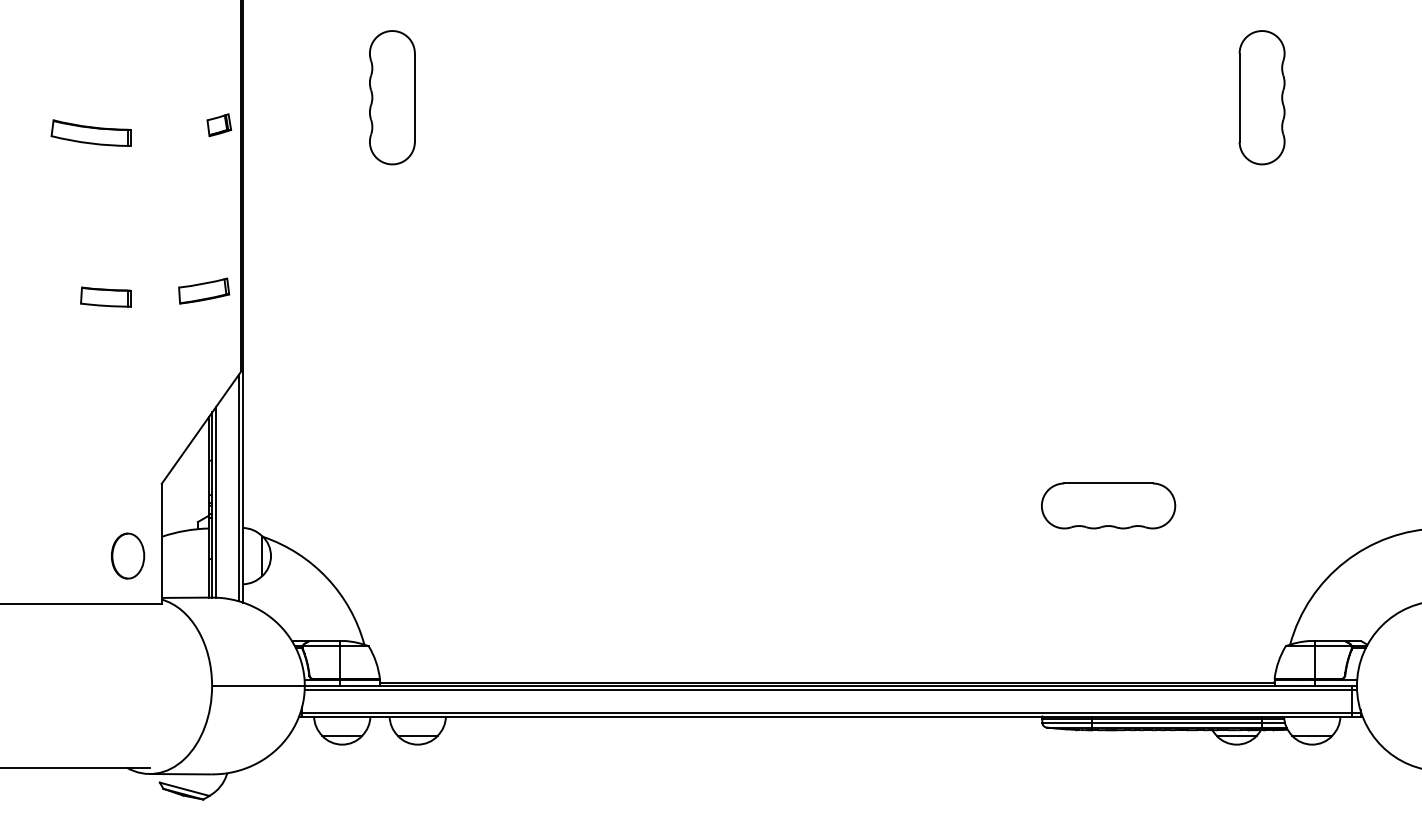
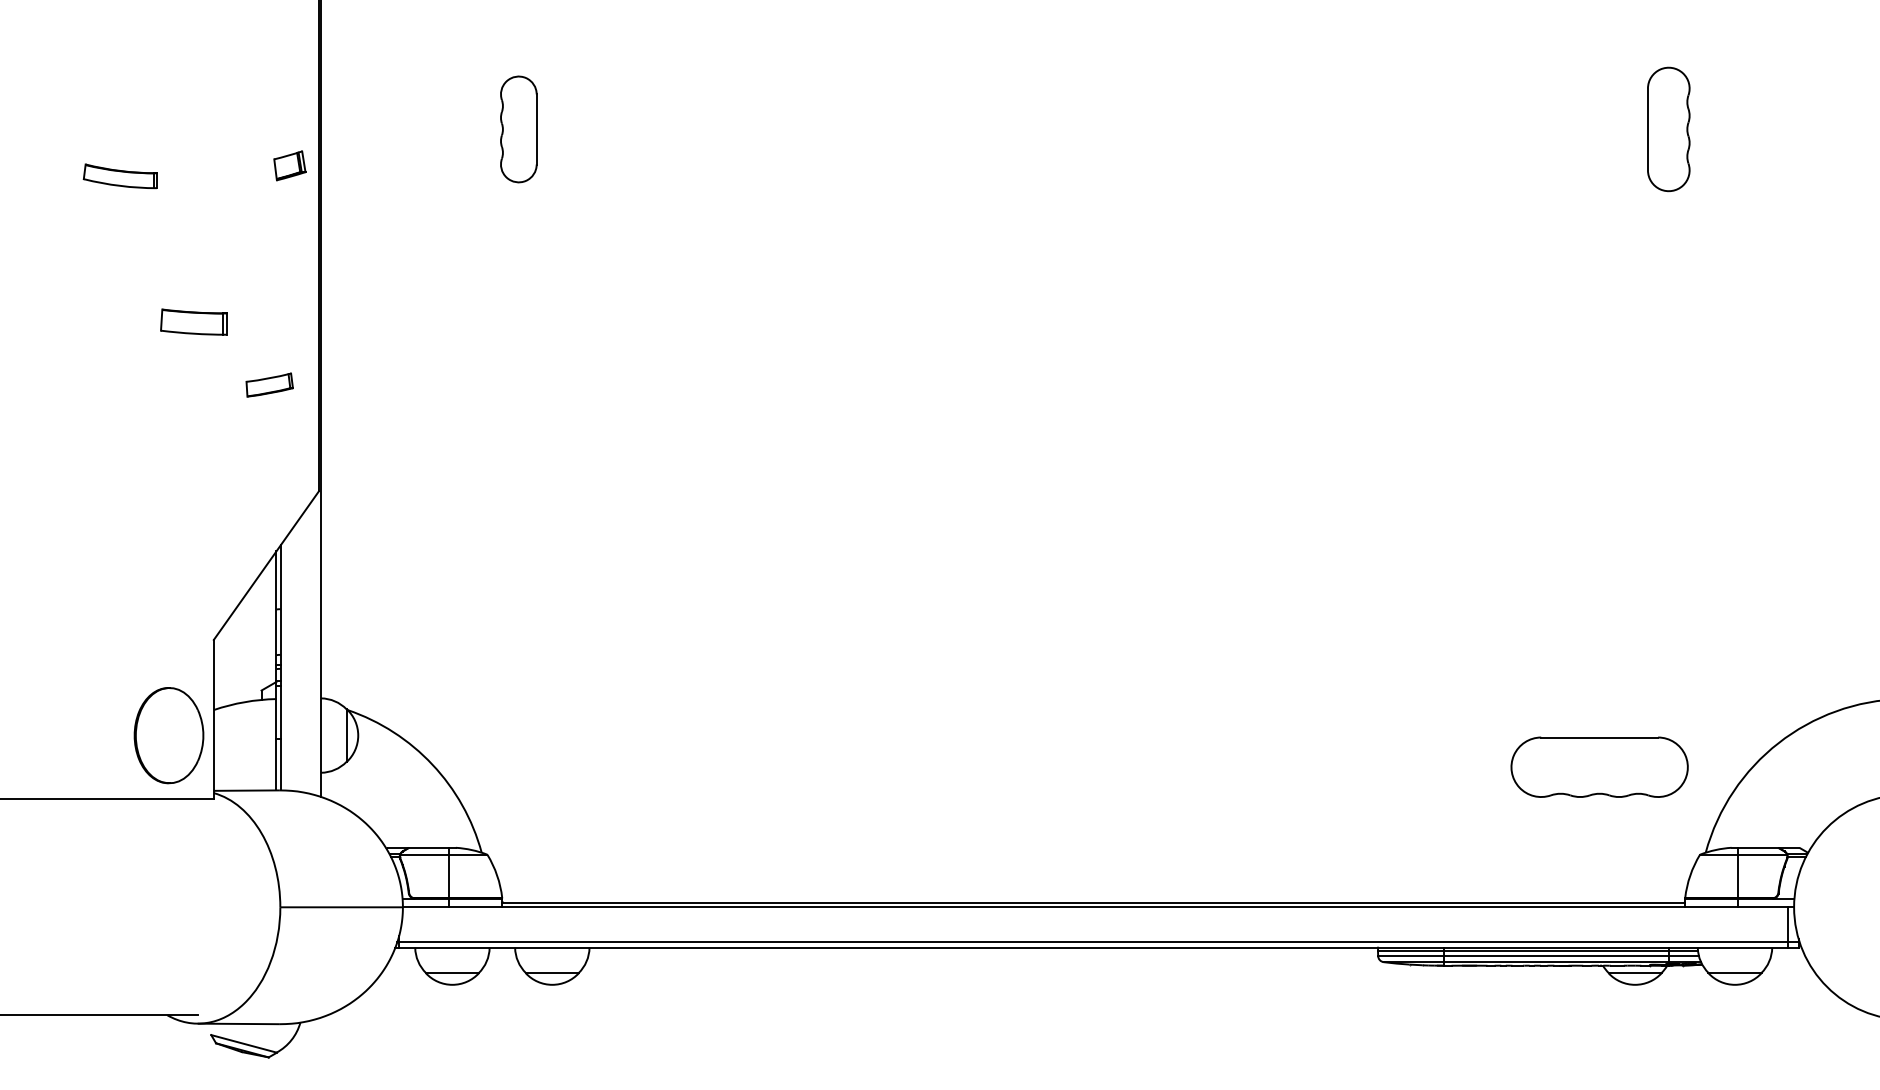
part: (392, 97) -> (518, 129), size x0.6
part: (1261, 97) -> (1668, 129), size x0.7
part: (91, 133) -> (120, 176), size x0.7
part: (203, 290) -> (269, 384), size x0.7
part: (105, 296) -> (193, 321), moved
line: (238, 488) -> (315, 645), removed
line: (216, 501) -> (286, 663), removed
part: (1108, 505) -> (1599, 766), moved
part: (128, 556) -> (169, 735), size x1.6
line: (830, 689) -> (1098, 912), removed

